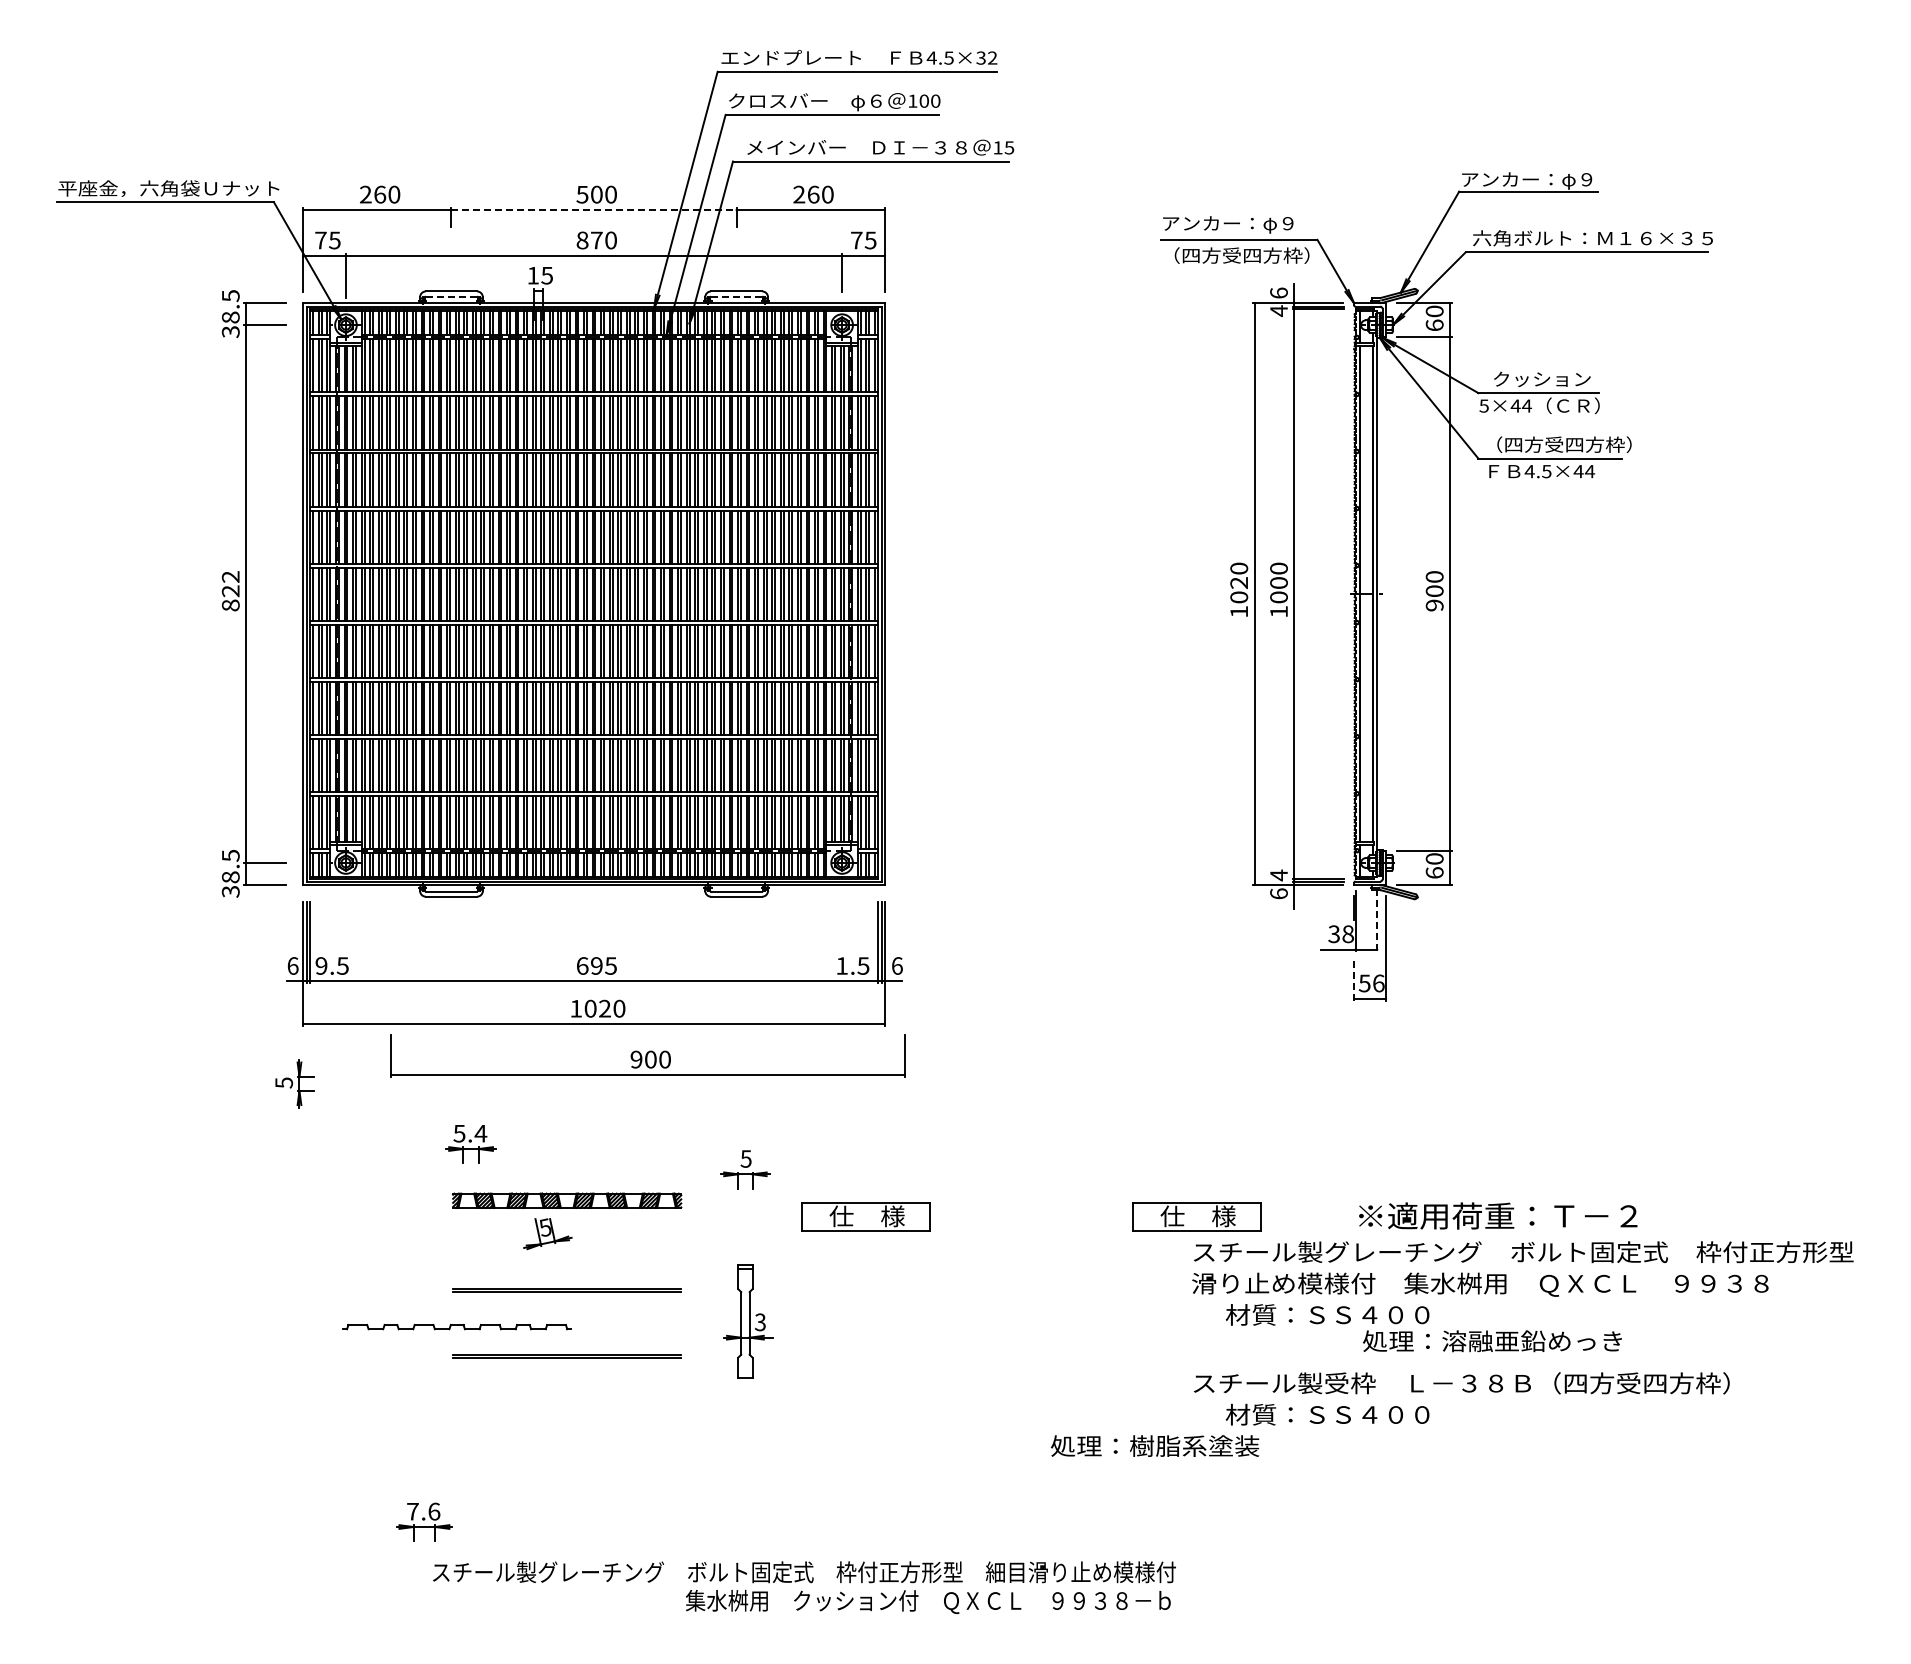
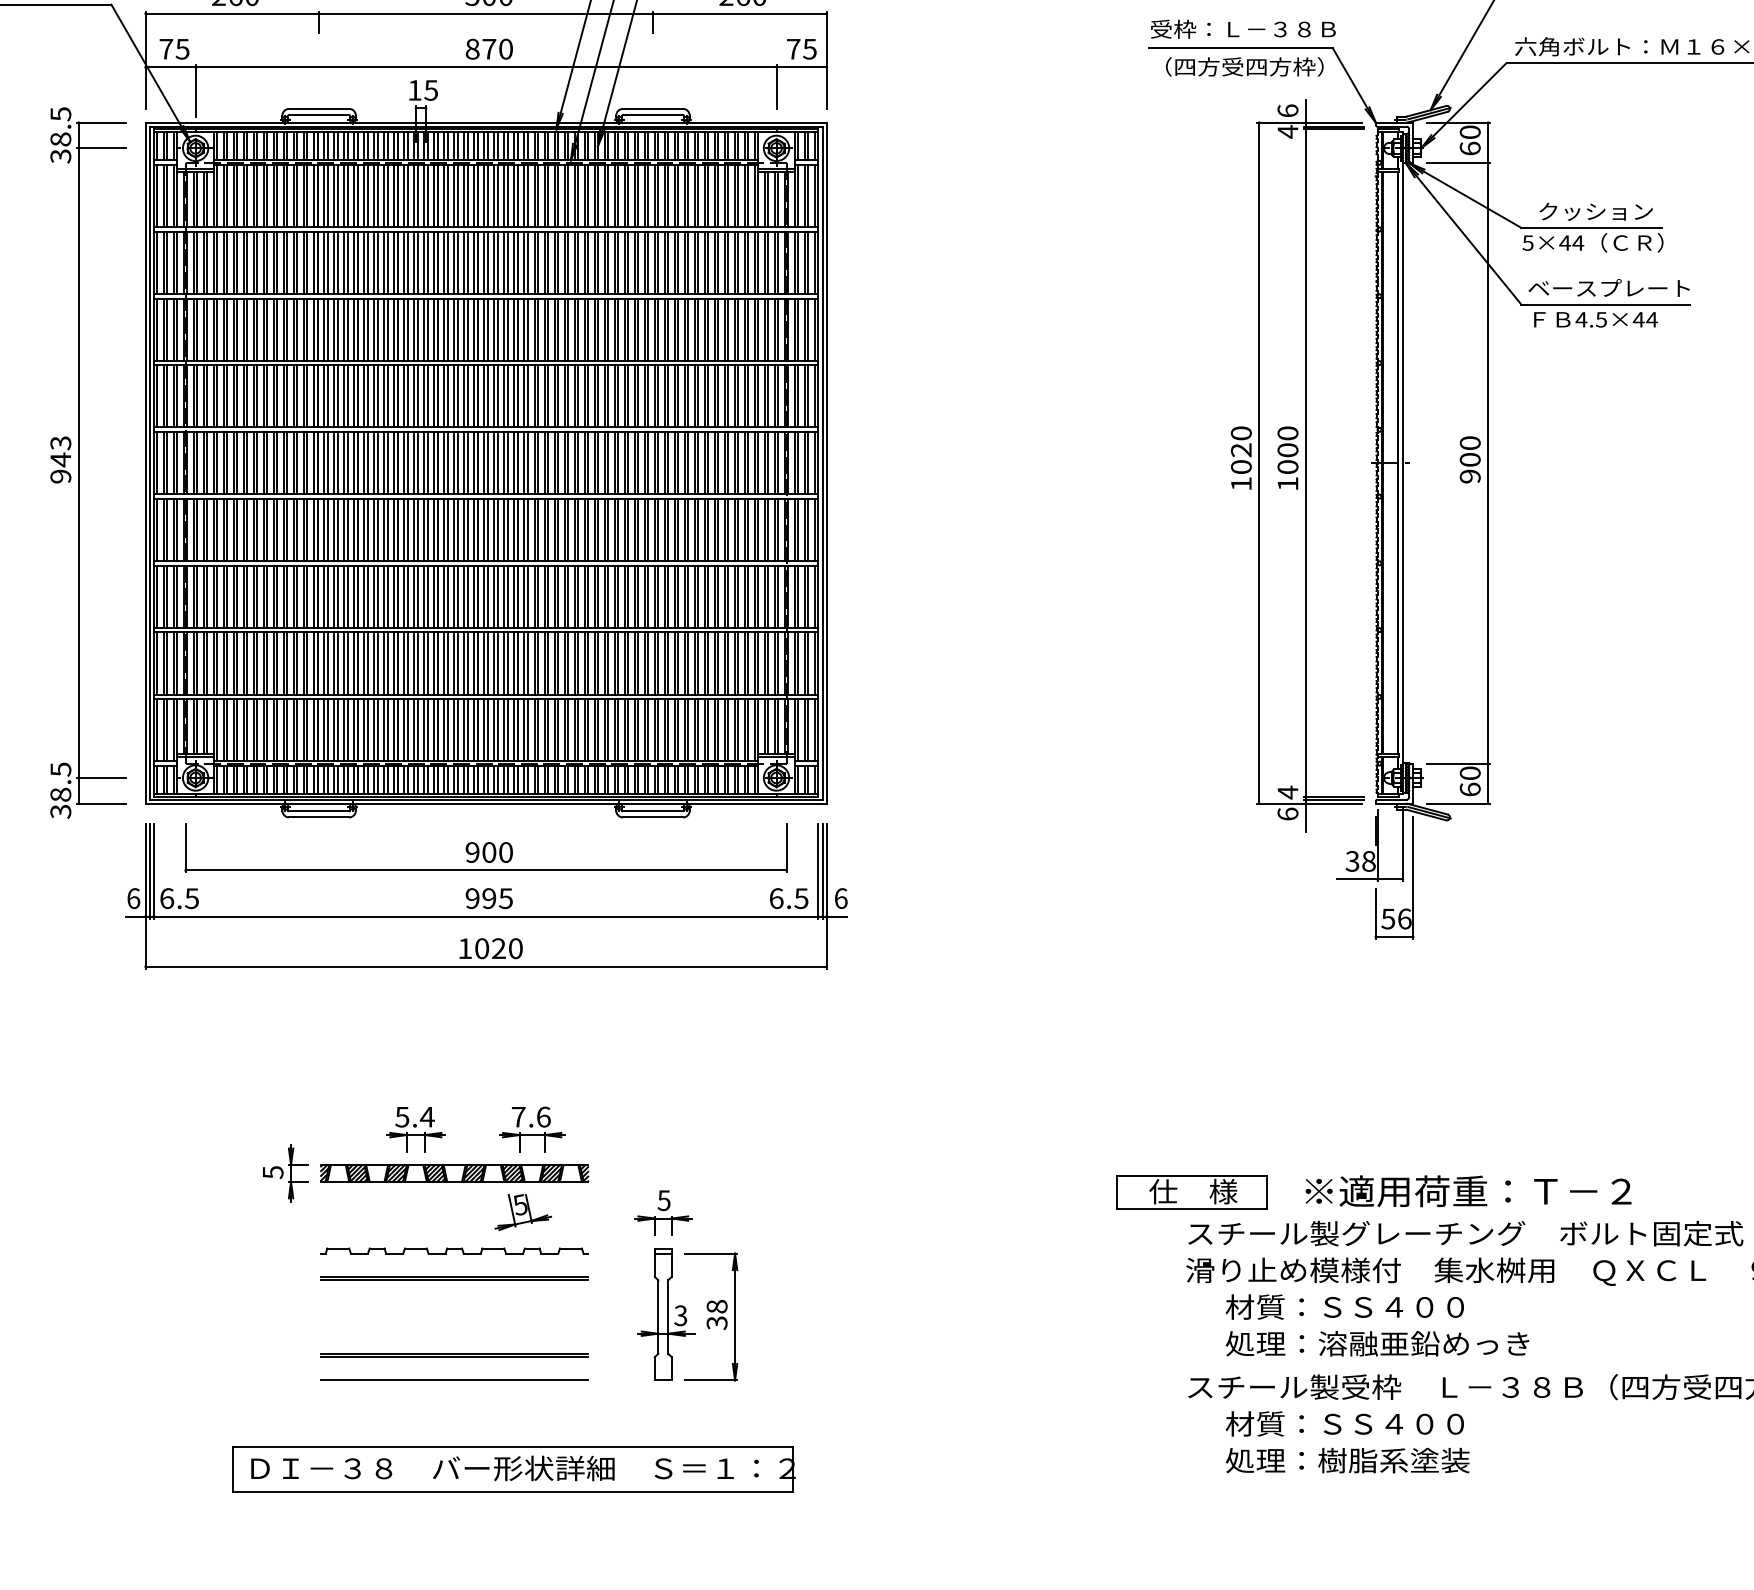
line: (594, 210) -> (486, 14), dashed -> solid
text: (1240, 224) -> (1242, 30), アンカー：φ９ -> 受枠：Ｌ－３８Ｂ
line: (451, 296) -> (319, 114), dashed -> solid
line: (736, 296) -> (652, 114), dashed -> solid
text: (1557, 444) -> (1613, 288), （四方受四方枠） -> ベースプレート
text: (230, 591) -> (60, 460), 822 -> 943
line: (1377, 919) -> (1403, 844), dashed -> solid
text: (321, 965) -> (167, 898), 9.5 -> 6.5
text: (582, 965) -> (472, 898), 695 -> 995
text: (842, 965) -> (776, 898), 1.5 -> 6.5
line: (1354, 979) -> (1376, 914), dashed -> solid
part: (647, 1055) -> (485, 847), moved
part: (294, 1083) -> (285, 1173), moved
part: (470, 1144) -> (415, 1129), moved
part: (745, 1169) -> (663, 1212), moved
text: (1498, 1215) -> (1468, 1190), moved
part: (865, 1216) -> (803, 1191), removed
part: (547, 1234) -> (522, 1212), moved
part: (786, 1323) -> (711, 1317), added
part: (456, 1327) -> (453, 1251), moved
text: (1492, 1341) -> (1377, 1344), moved
line: (567, 1377) -> (454, 1380), added
text: (1155, 1445) -> (1348, 1459), moved
part: (617, 1453) -> (513, 1469), added
part: (424, 1521) -> (532, 1128), moved

